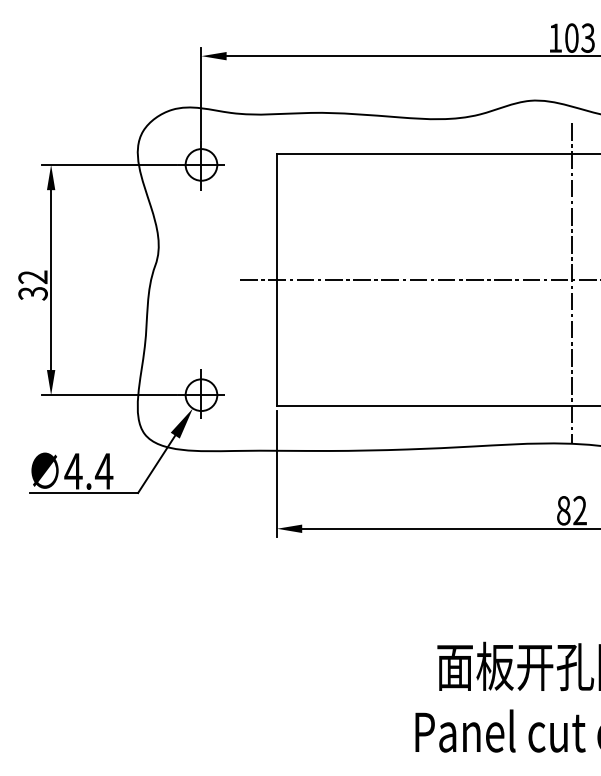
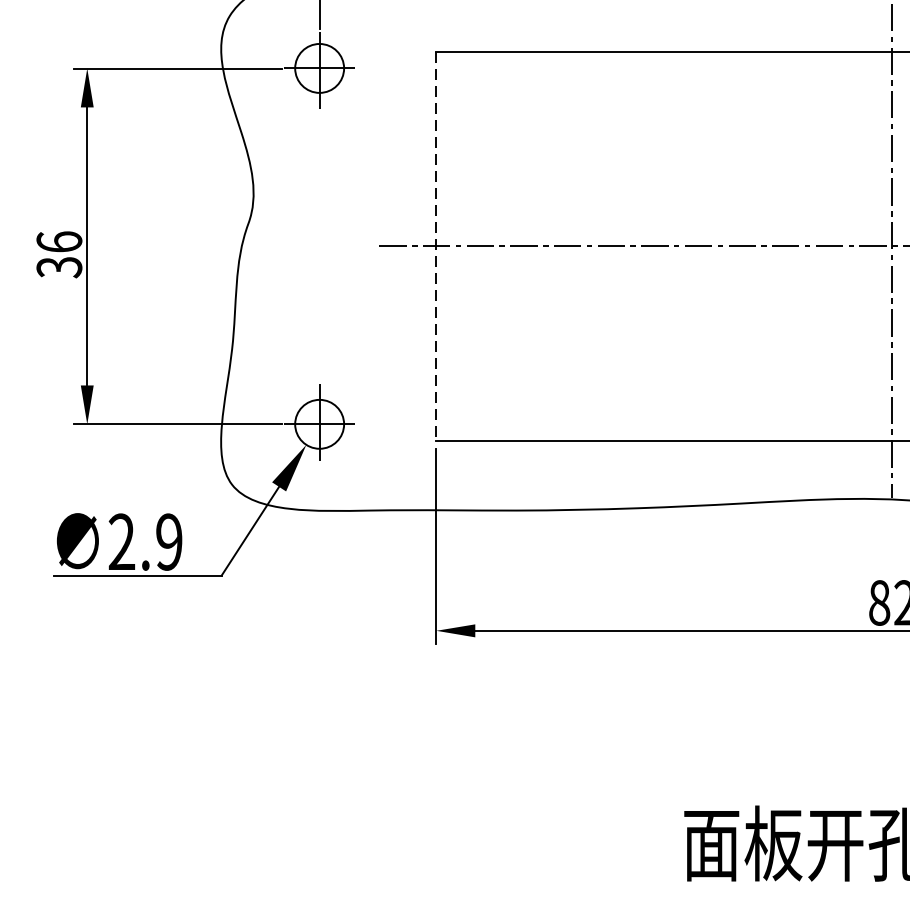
text: (32, 277) -> (58, 242), 32 -> 36
line: (277, 280) -> (437, 247), solid -> dashed
text: (88, 470) -> (145, 540), 4.4 -> 2.9

